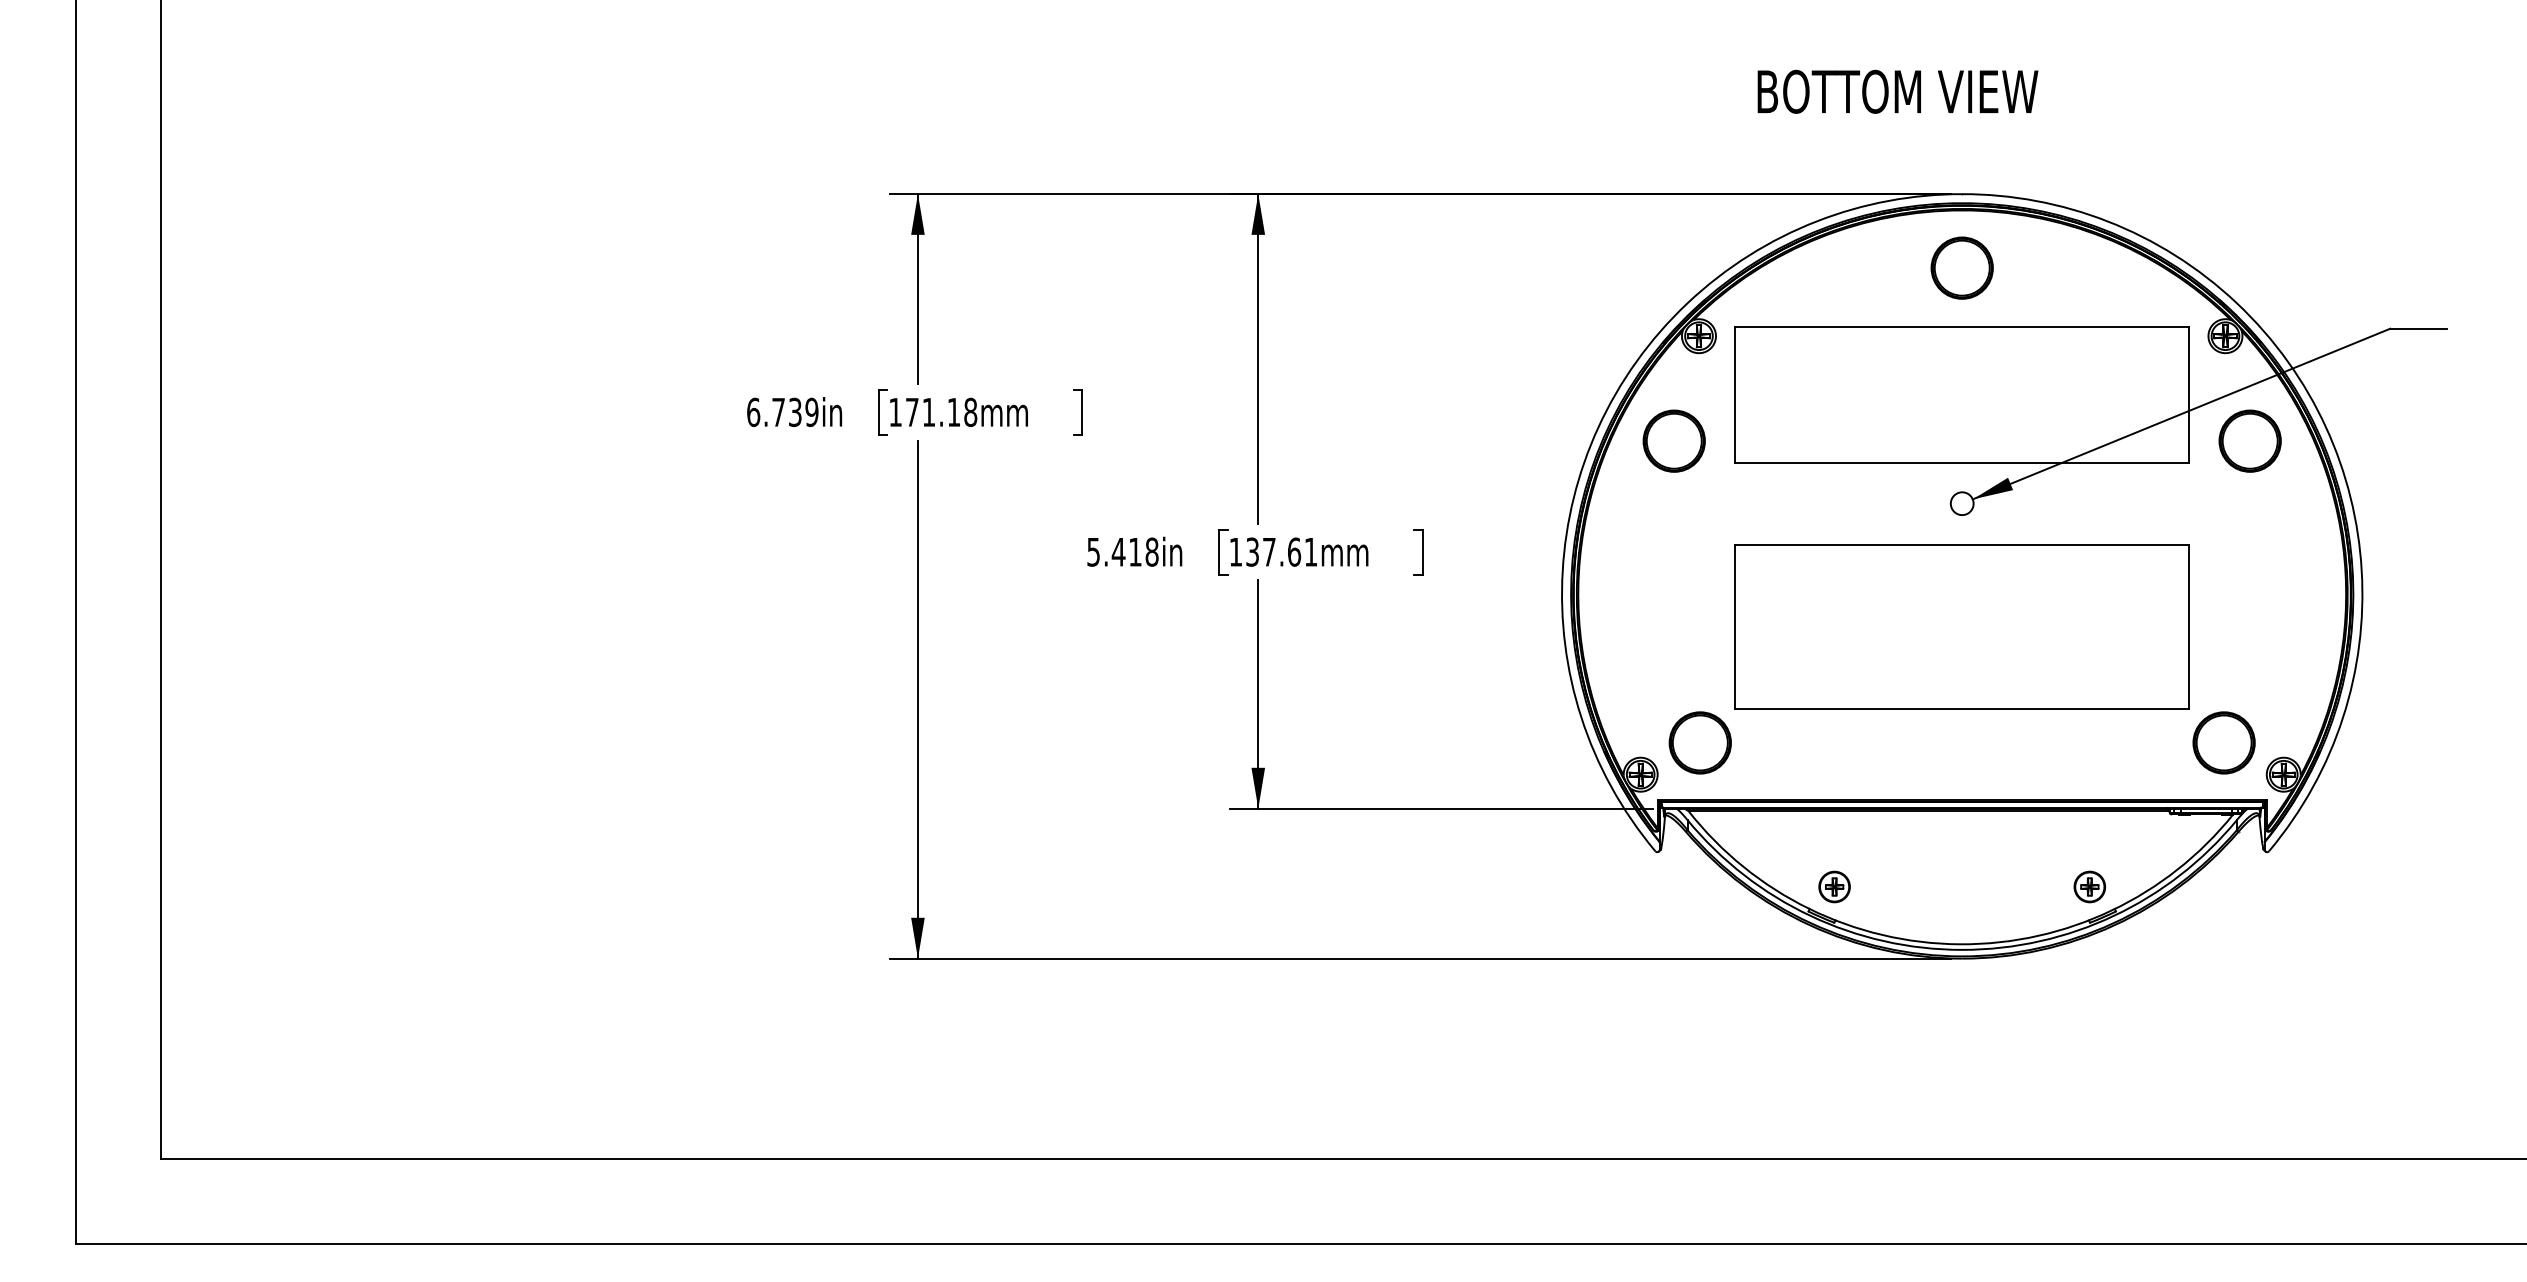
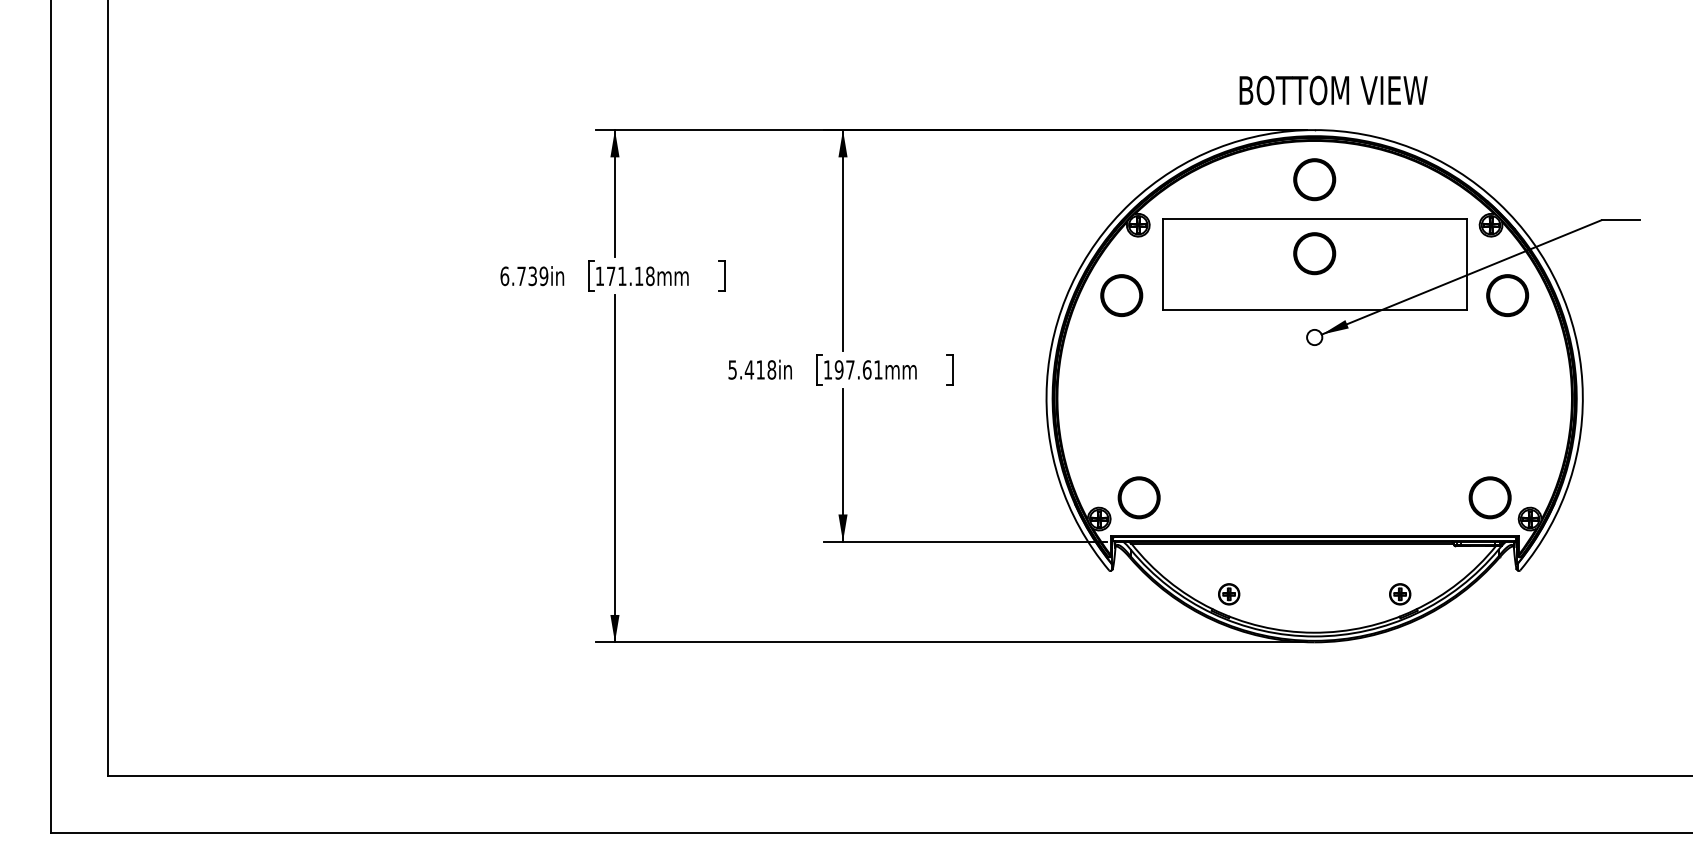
text: (1897, 91) -> (1333, 90), moved
part: (1961, 378) -> (1314, 253), added
text: (1251, 551) -> (838, 369), 137.61mm -> 197.61mm
part: (1961, 626) -> (1314, 419), removed

